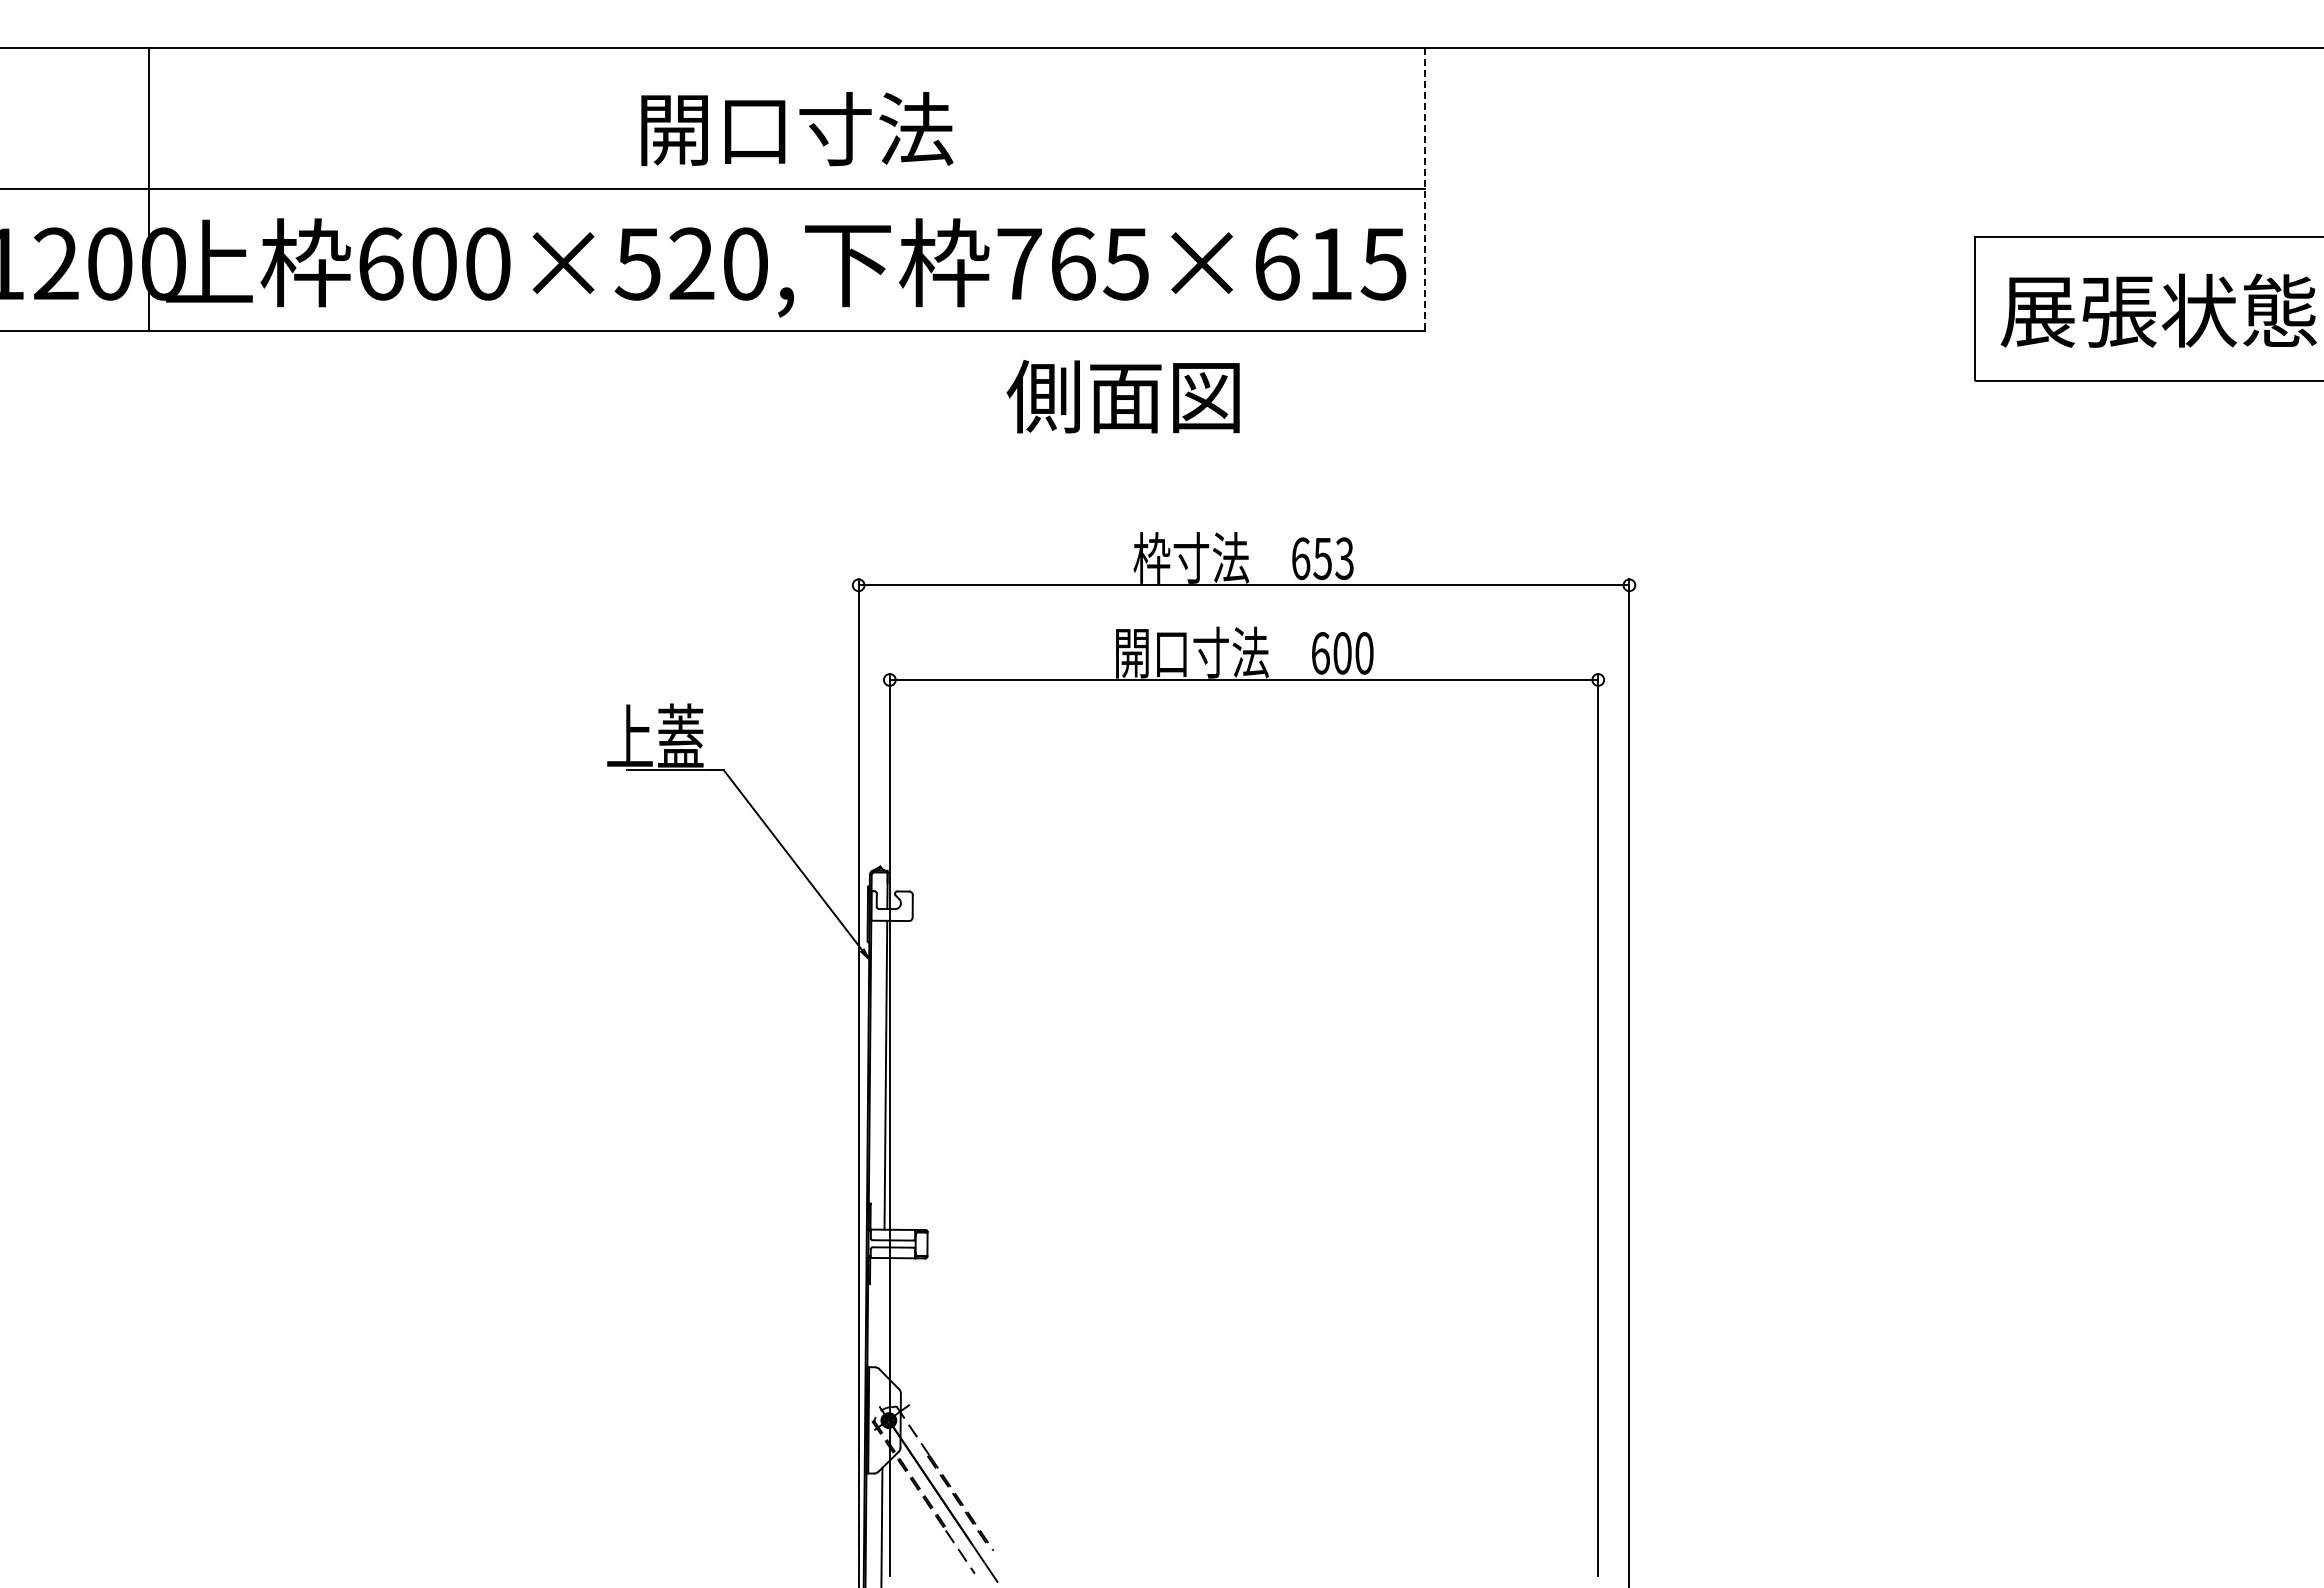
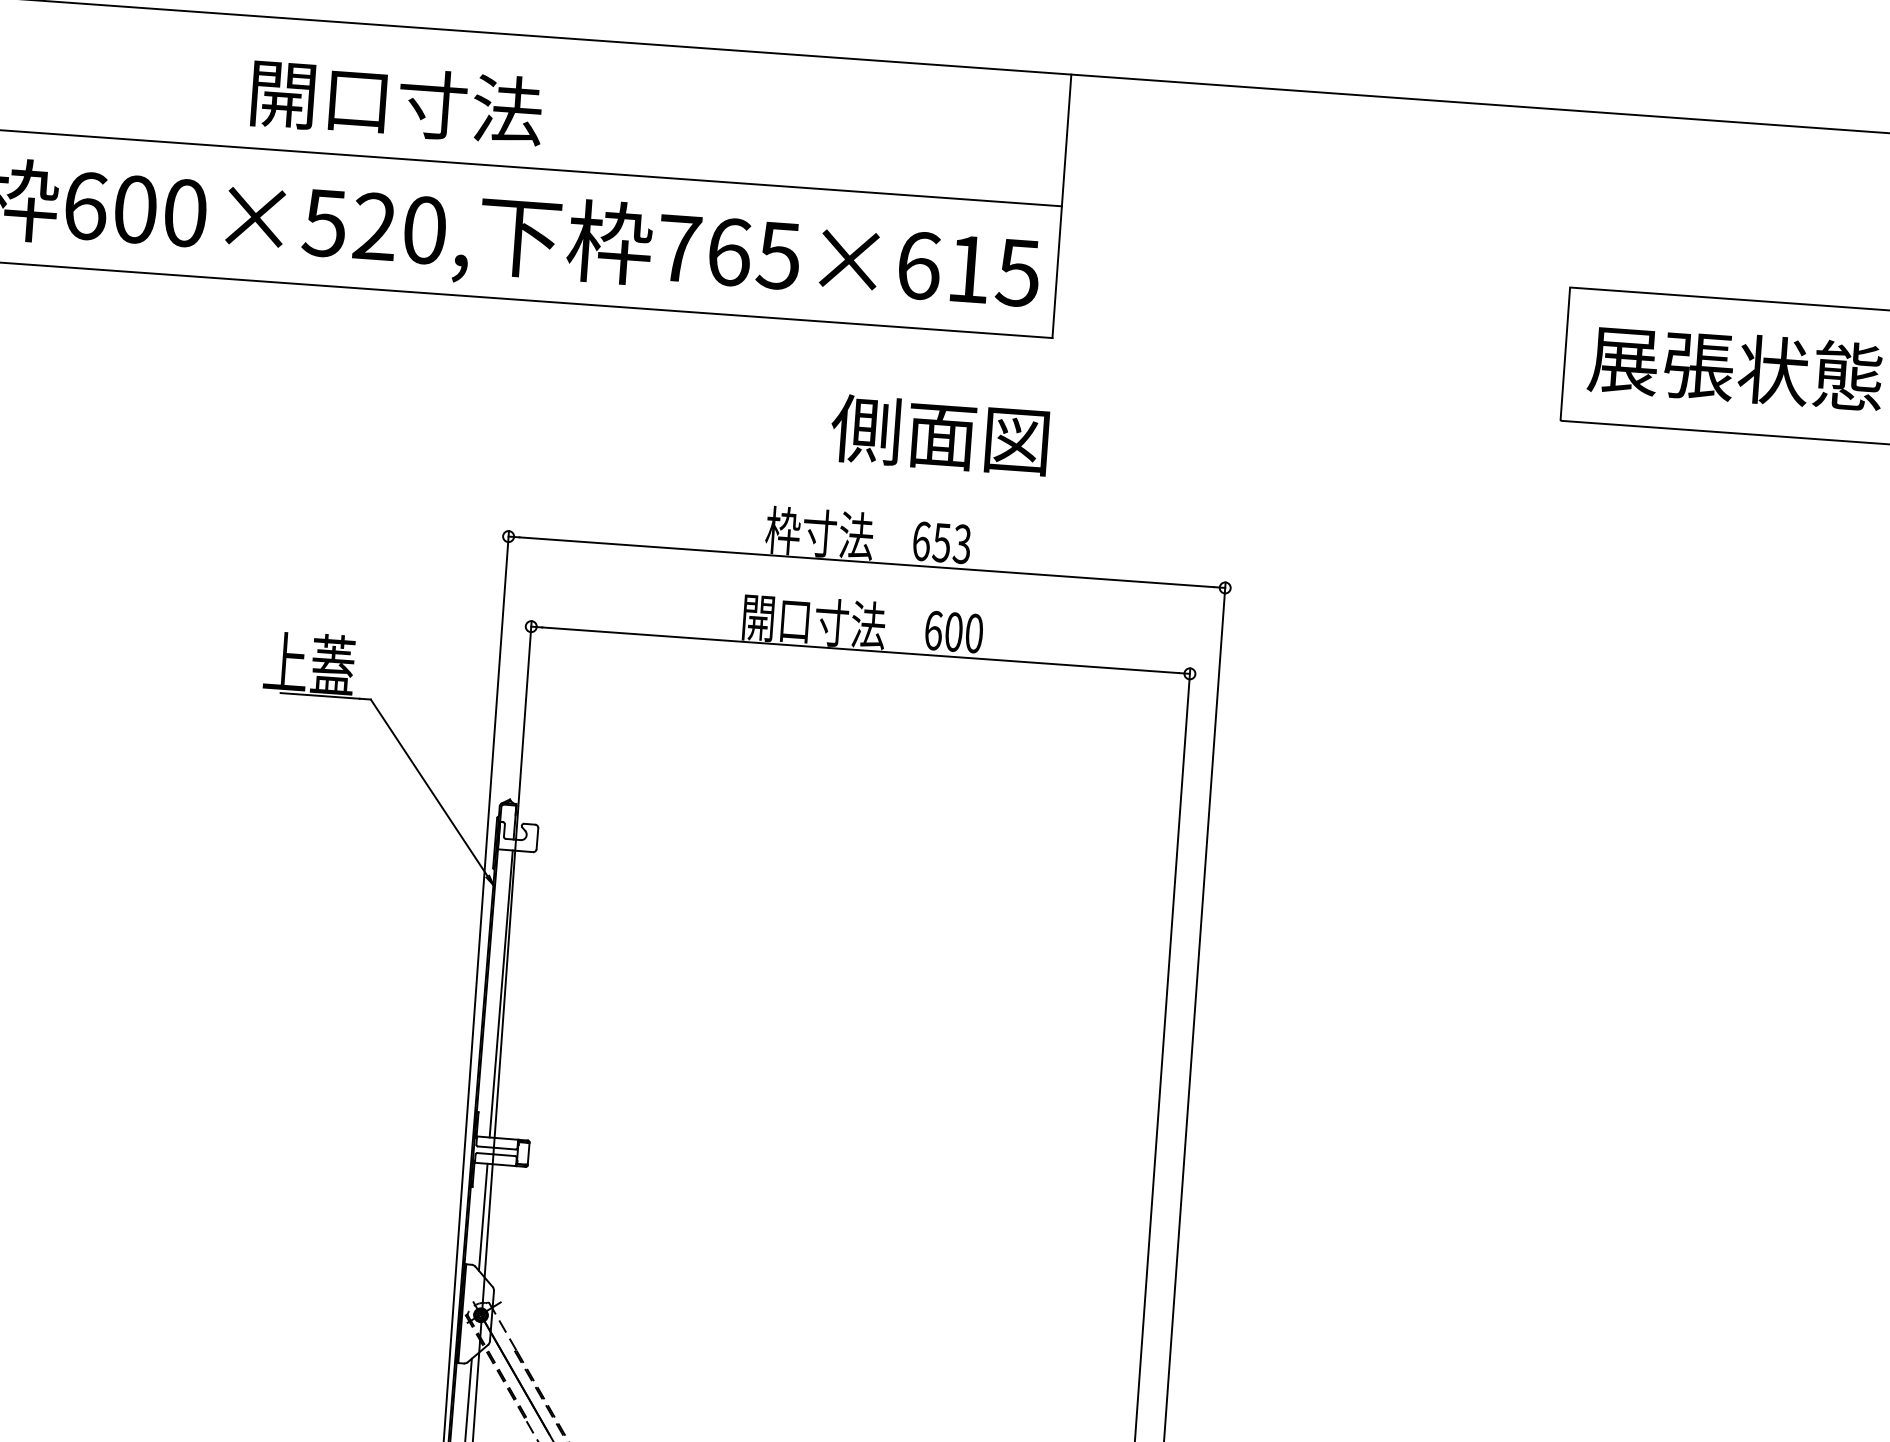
text: (797, 129) -> (397, 102), moved
line: (1425, 189) -> (1062, 206), dashed -> solid
text: (1122, 396) -> (939, 434), moved
line: (883, 1315) -> (482, 1217), added

